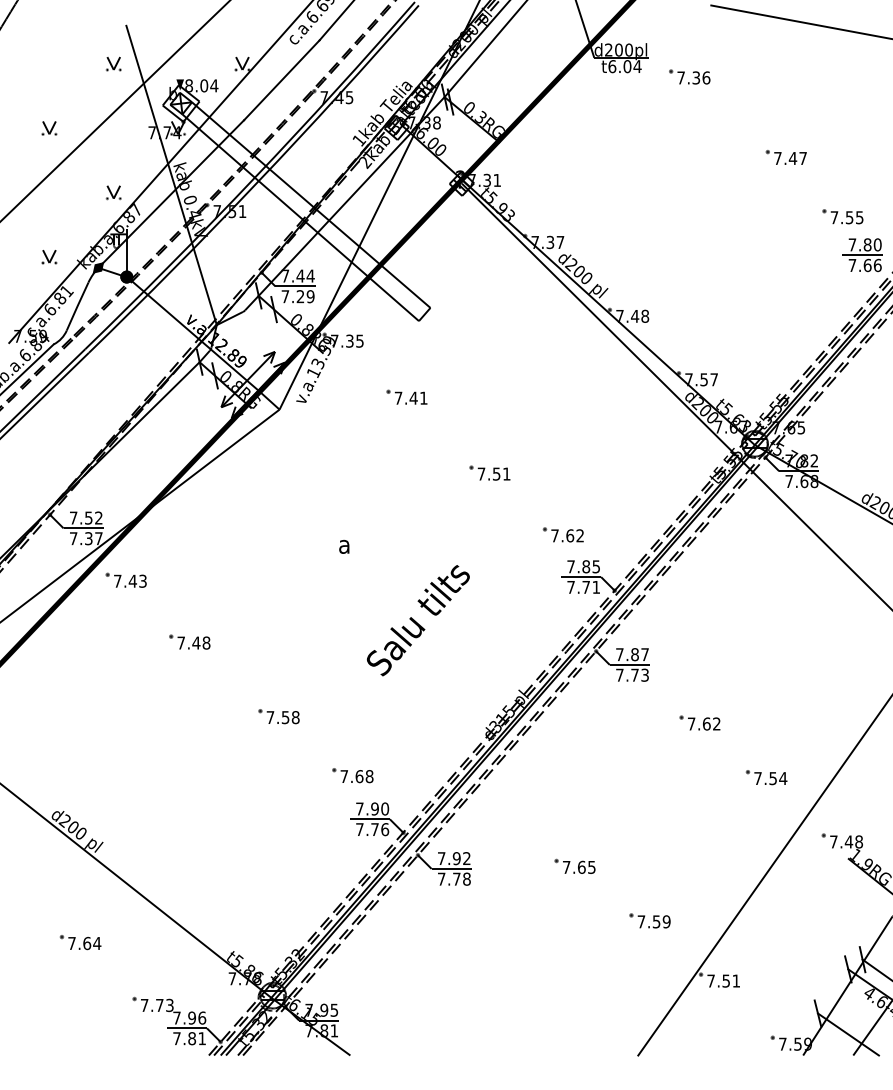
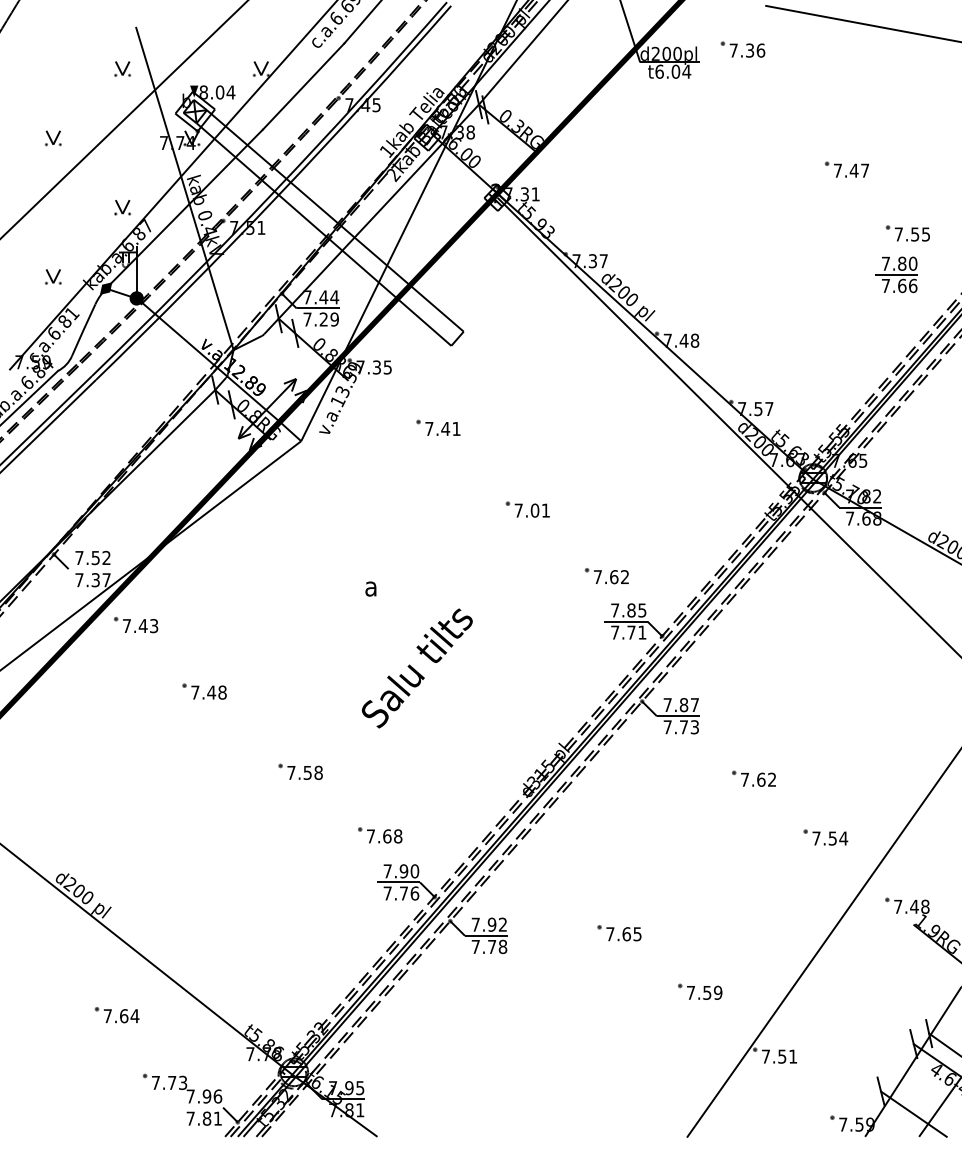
part: (689, 76) -> (742, 49), moved
part: (862, 255) -> (896, 275), moved
text: (496, 473) -> (534, 509), 7.51 -> 7.01
line: (83, 528) -> (90, 569), removed
text: (418, 620) -> (417, 668), moved
part: (80, 942) -> (116, 1015), moved
line: (186, 1028) -> (200, 1107), removed

